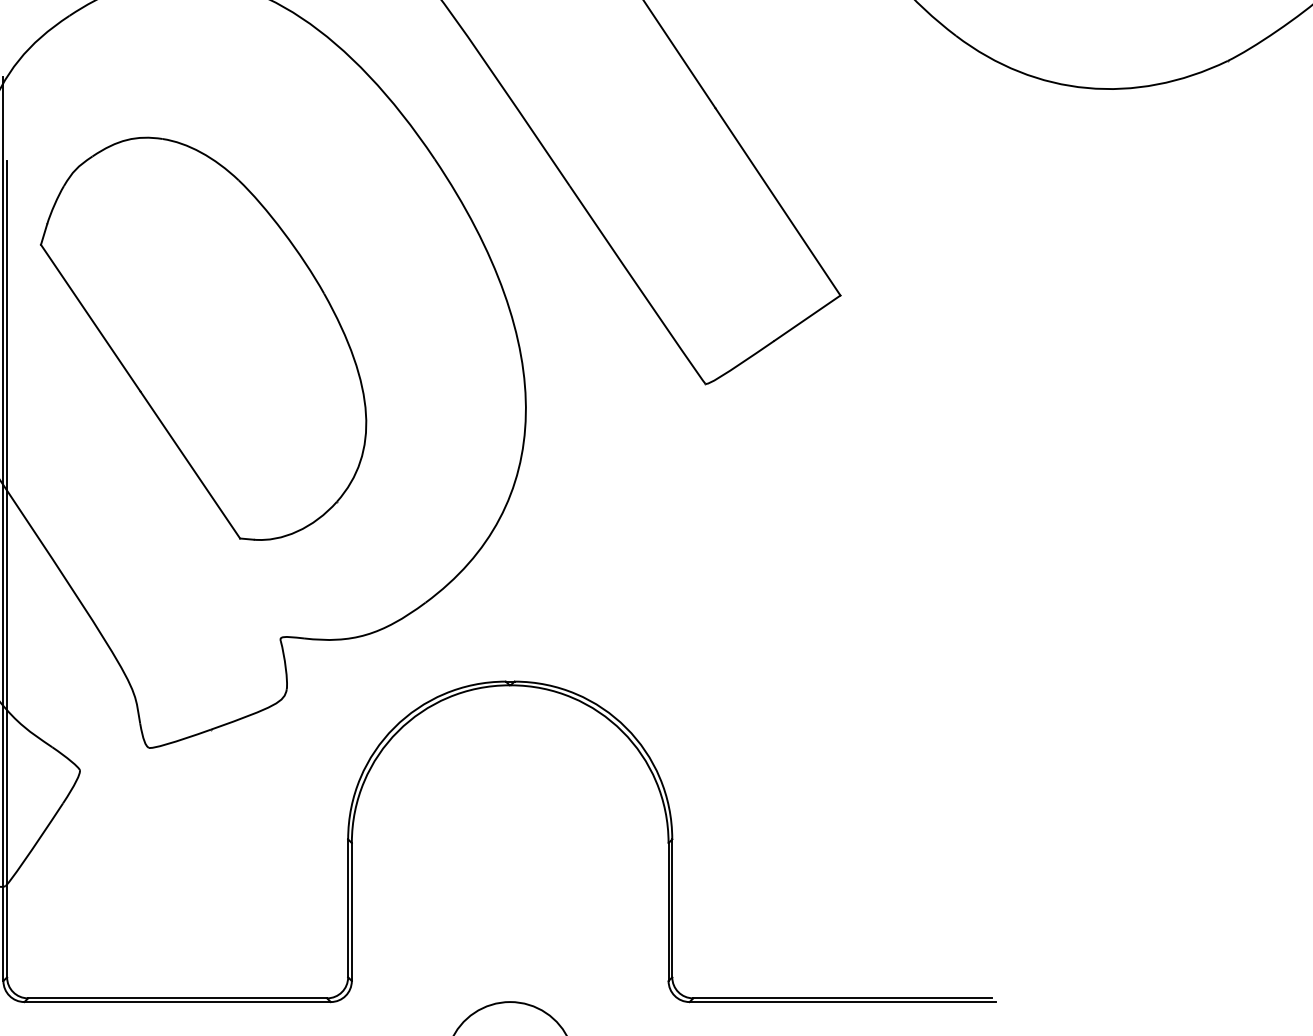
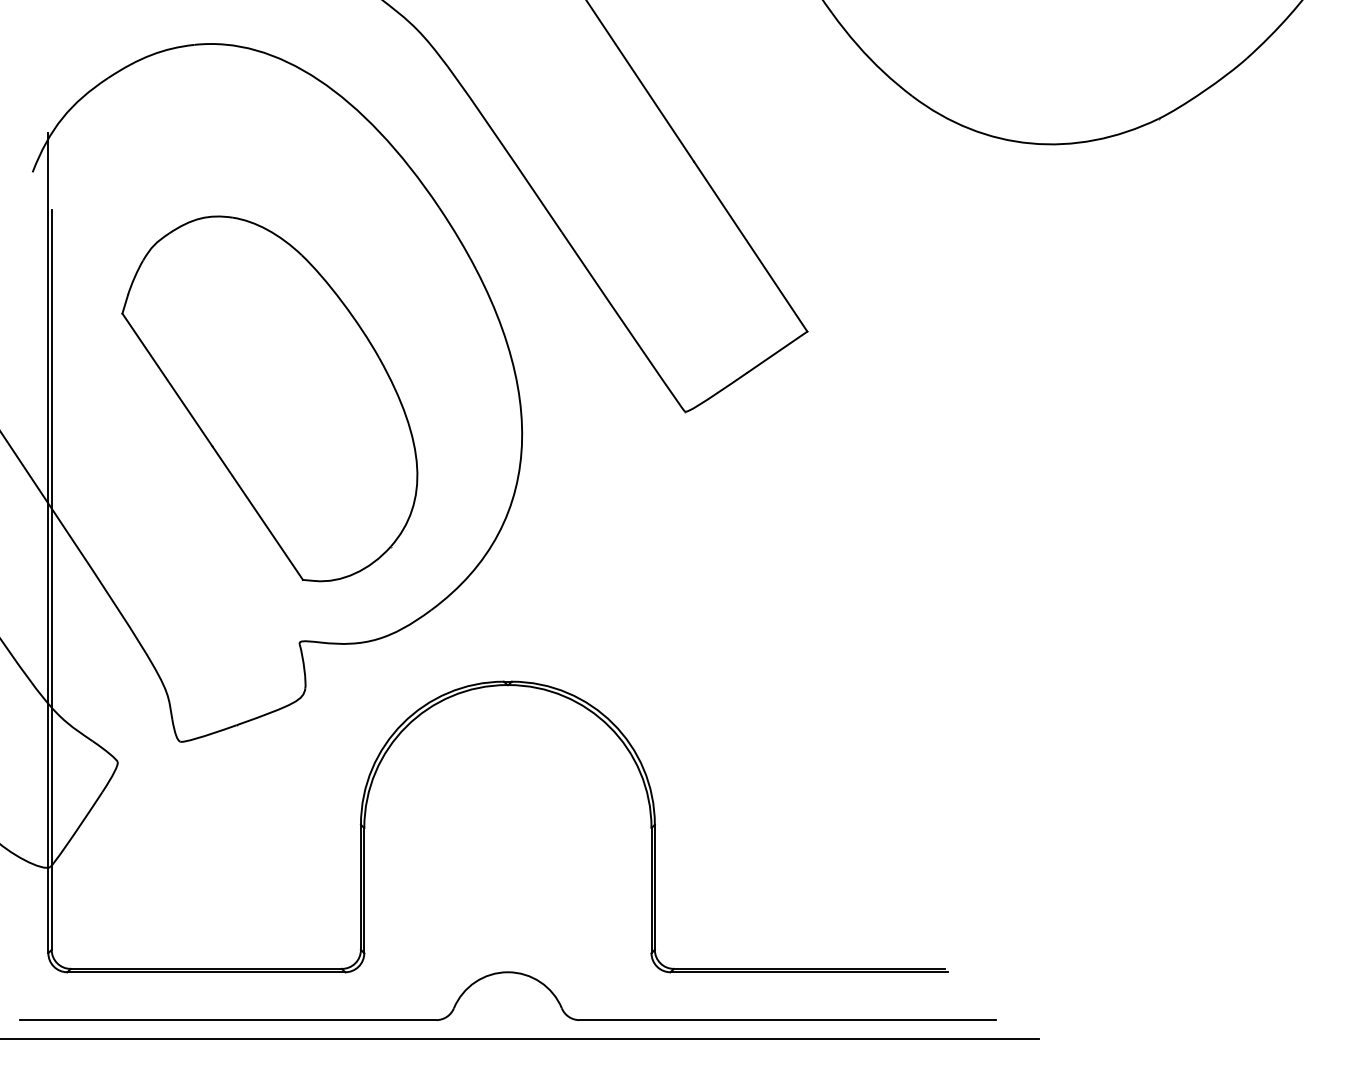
part: (203, 338) -> (269, 398), moved

